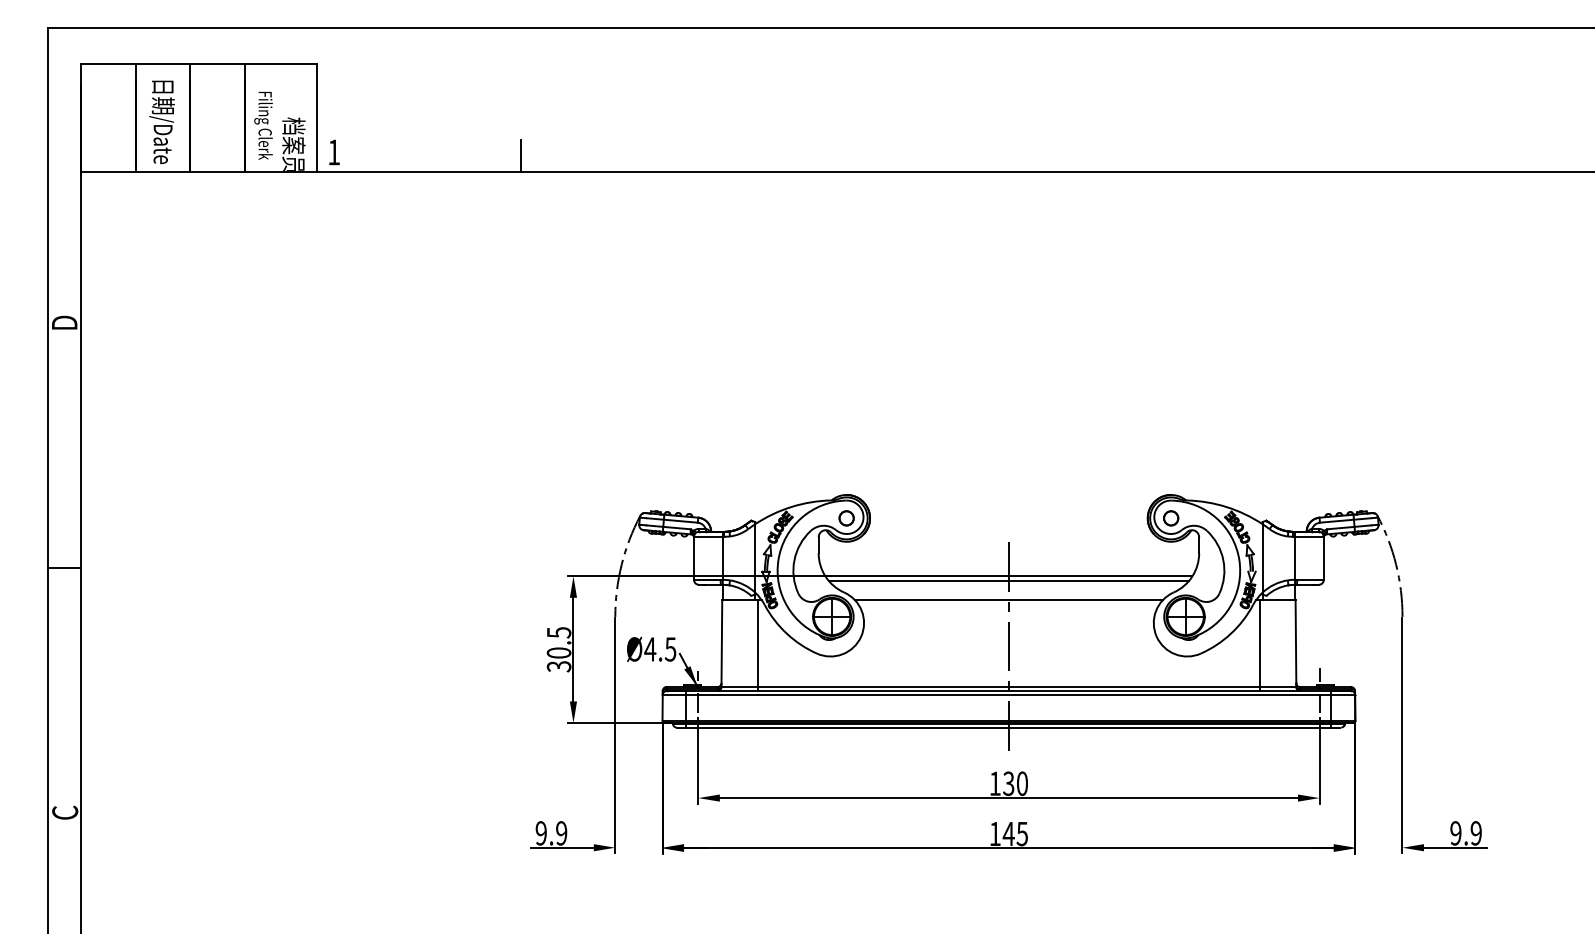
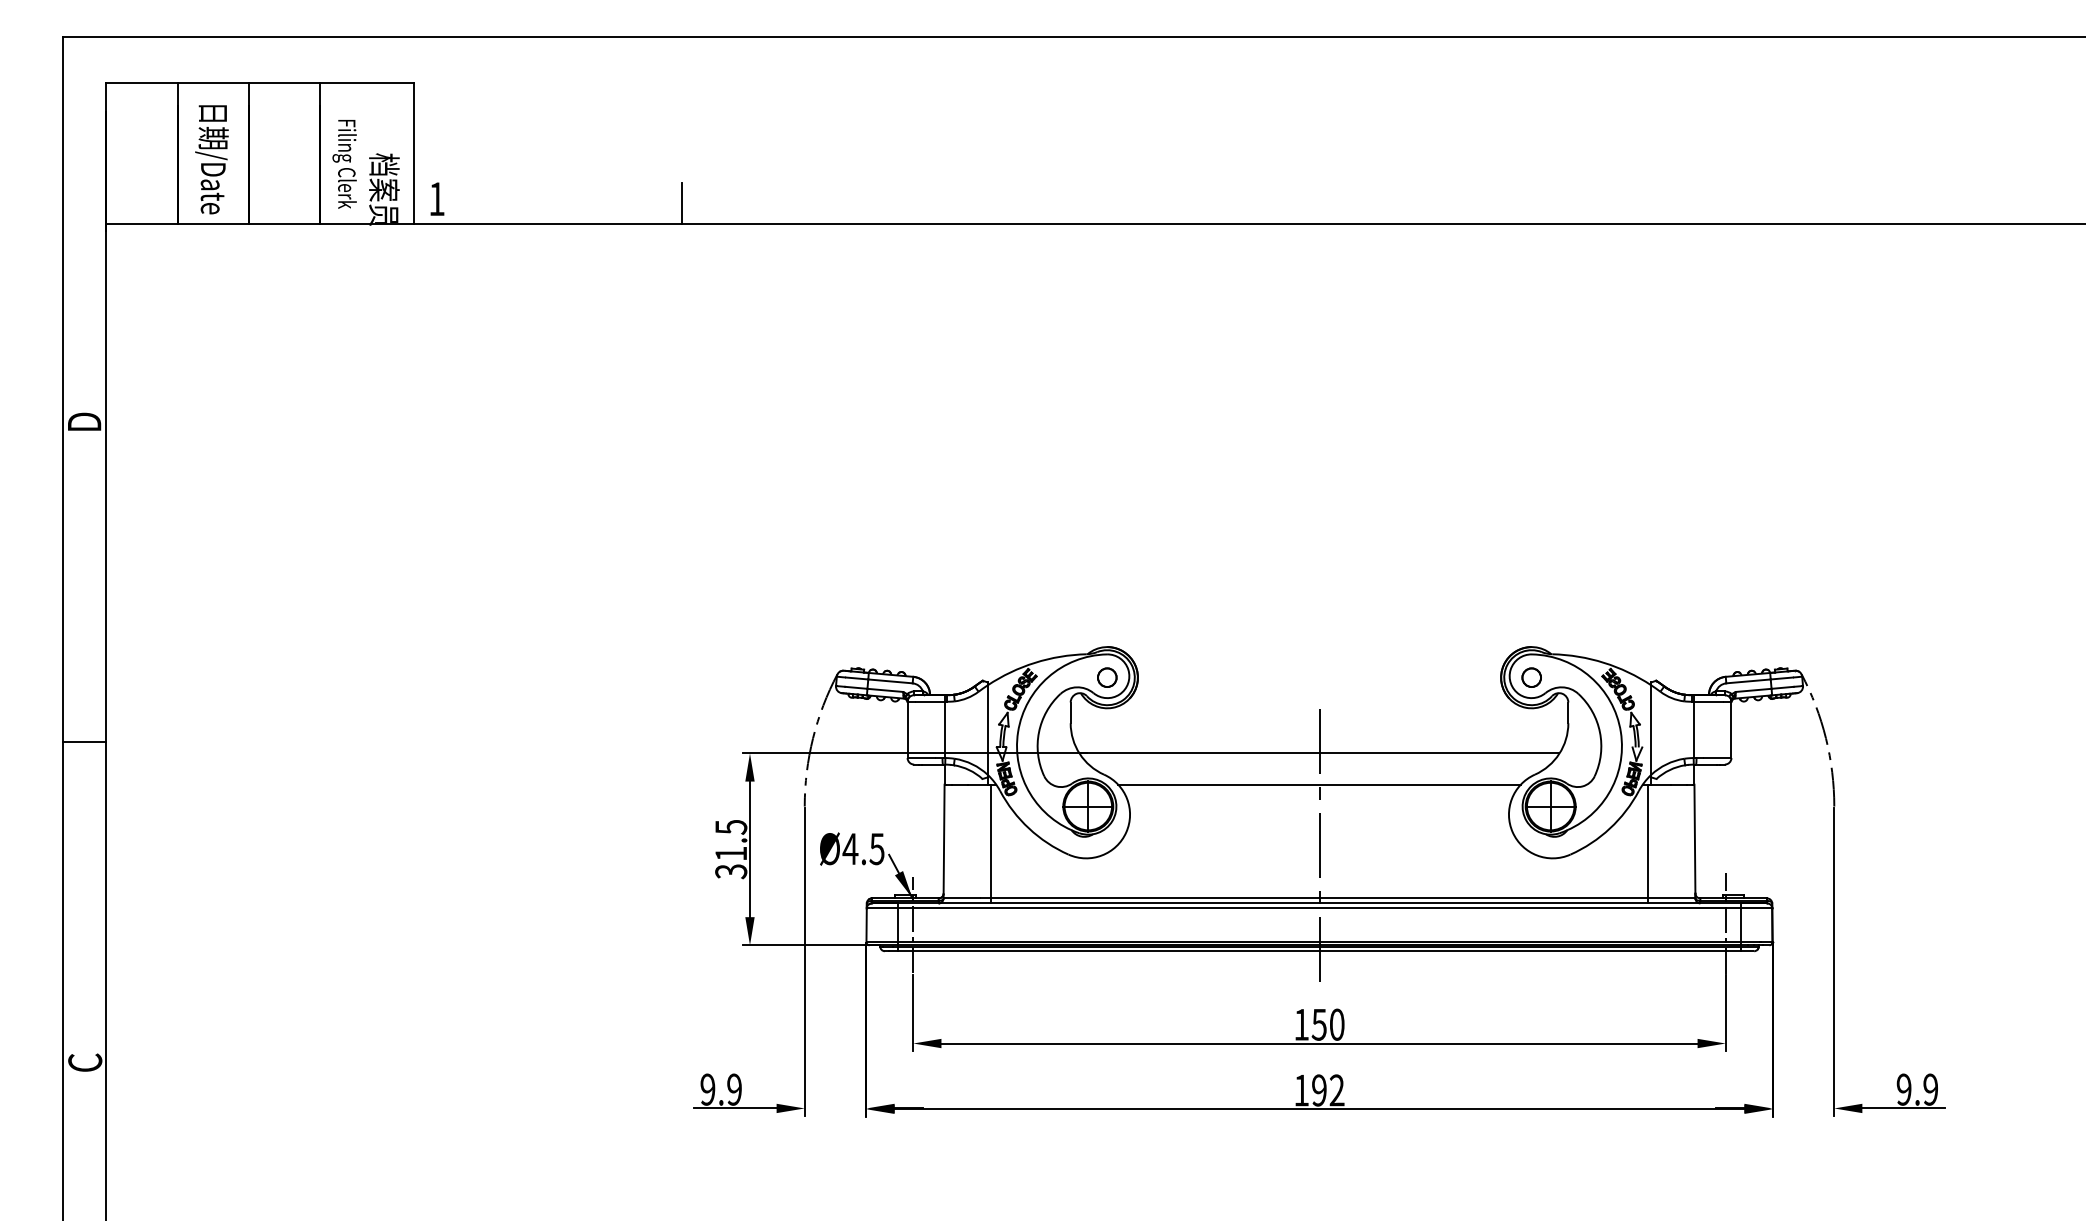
line: (1008, 580) -> (1319, 759), removed
text: (559, 652) -> (731, 853), 30.5 -> 31.5
text: (1008, 783) -> (1319, 1024), 130 -> 150
text: (1015, 834) -> (1327, 1090), 145 -> 192

